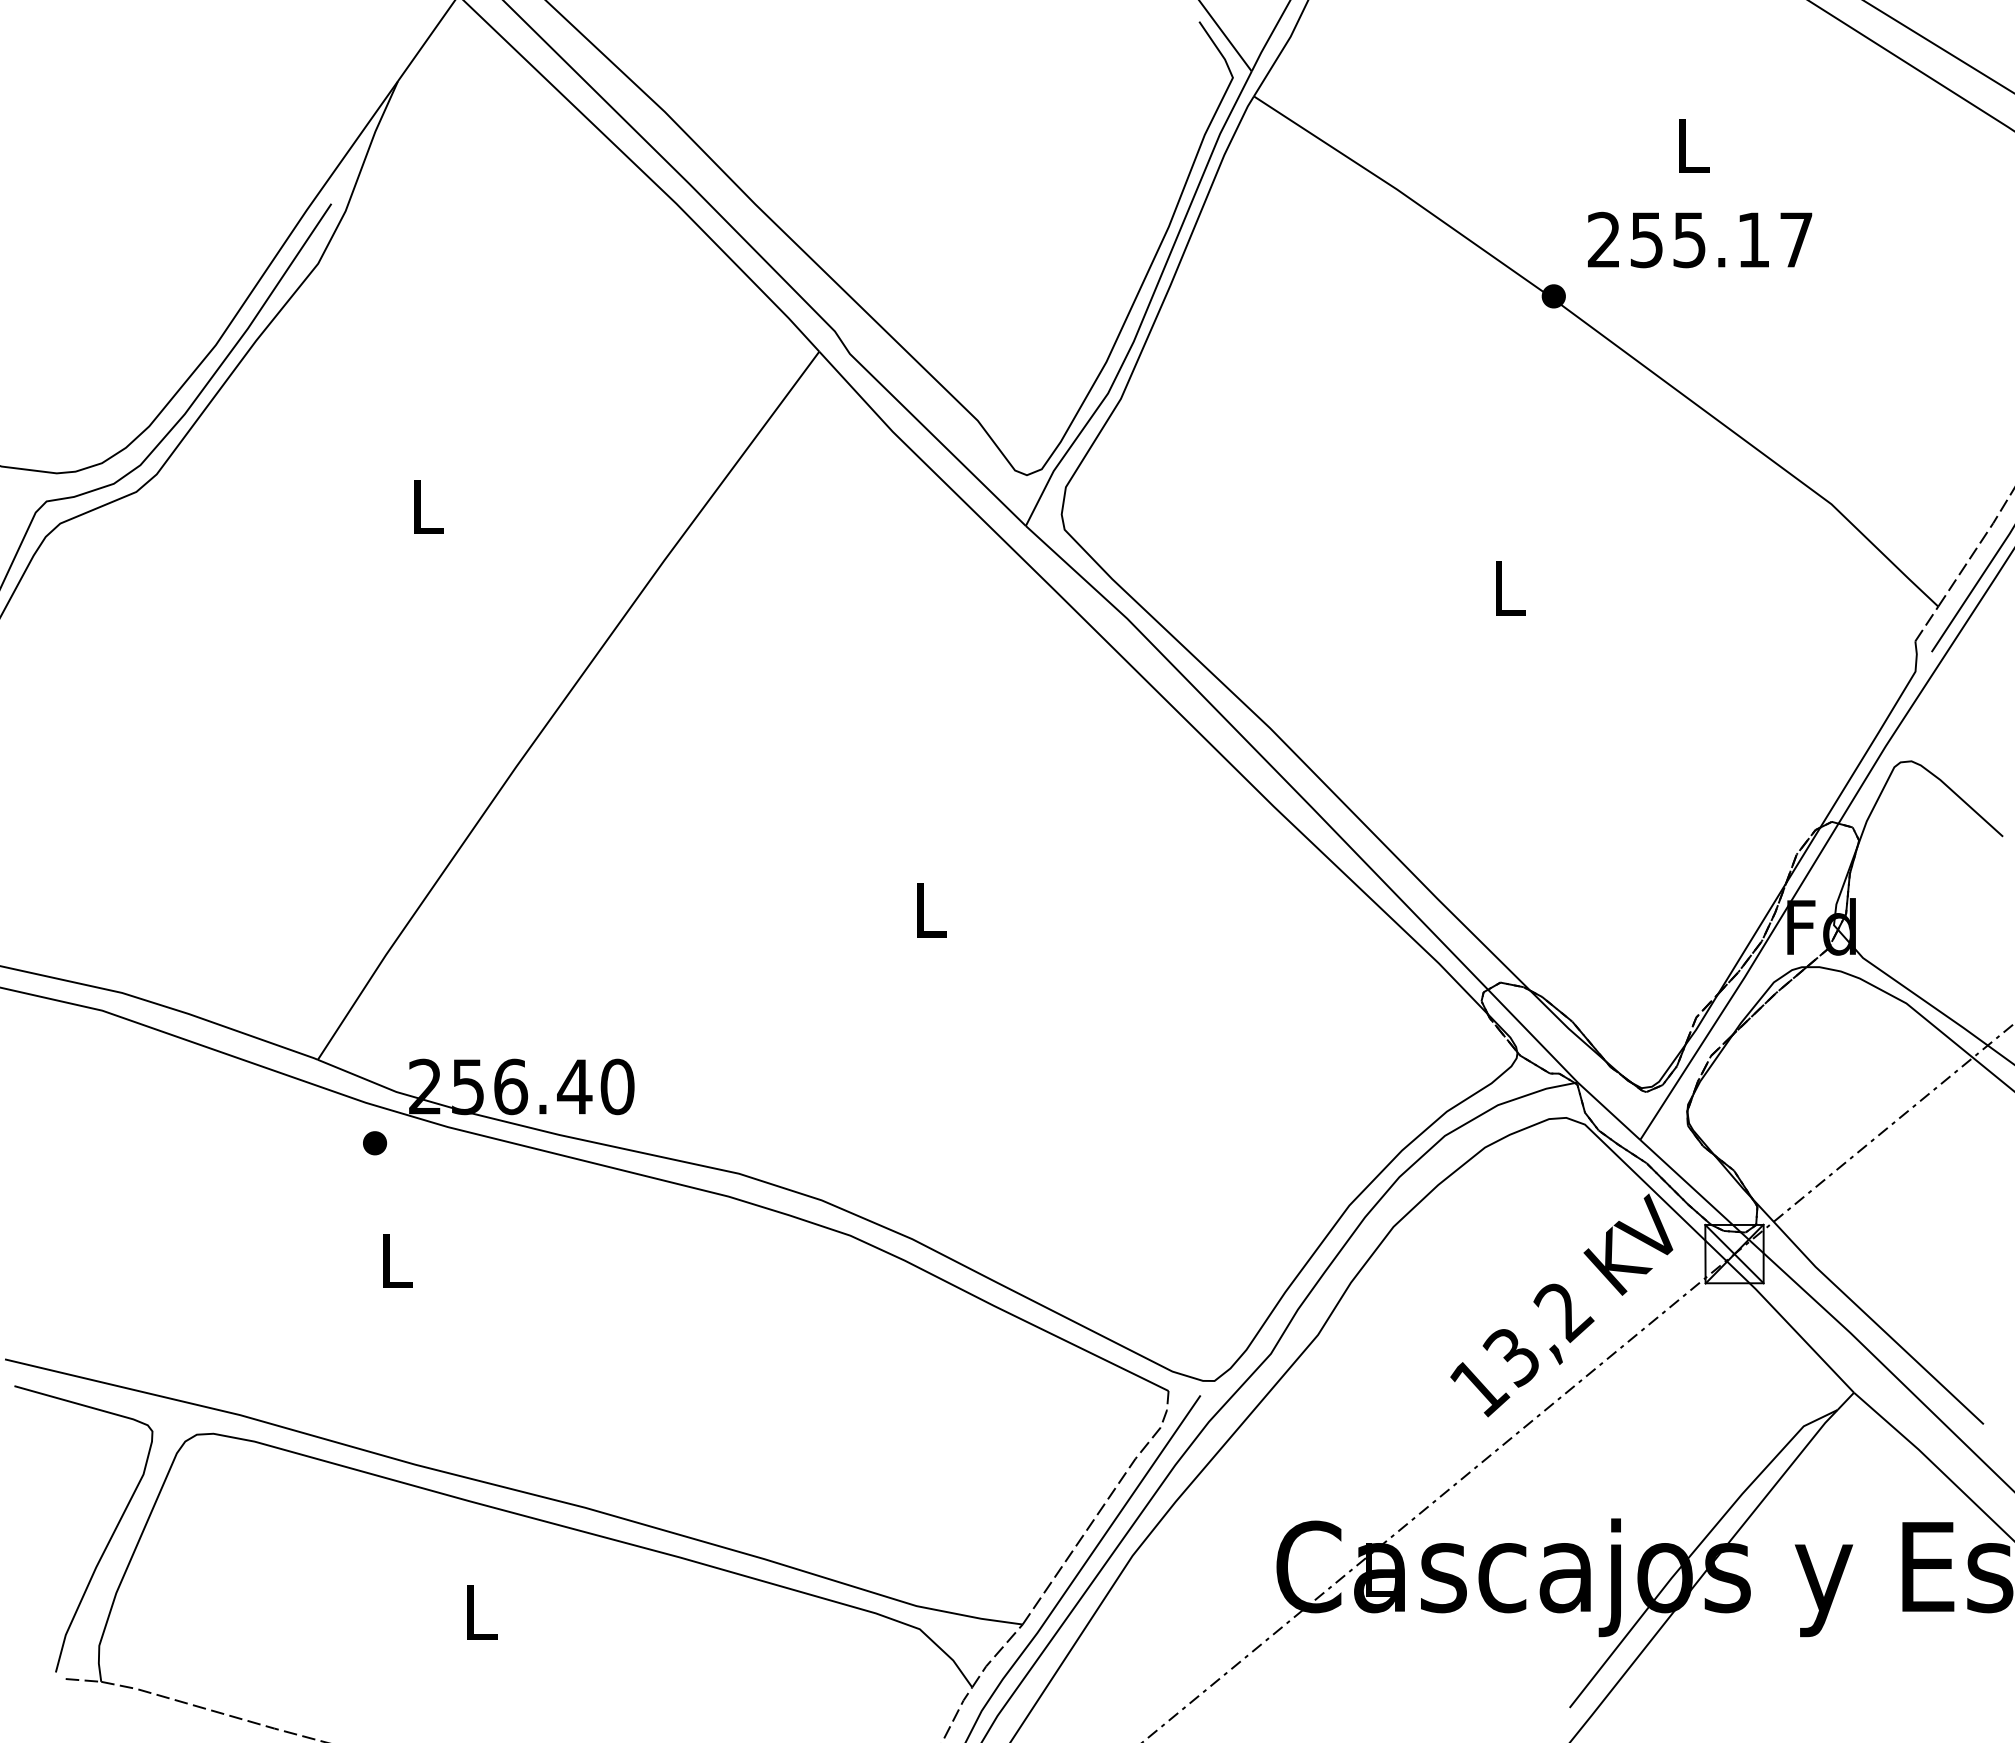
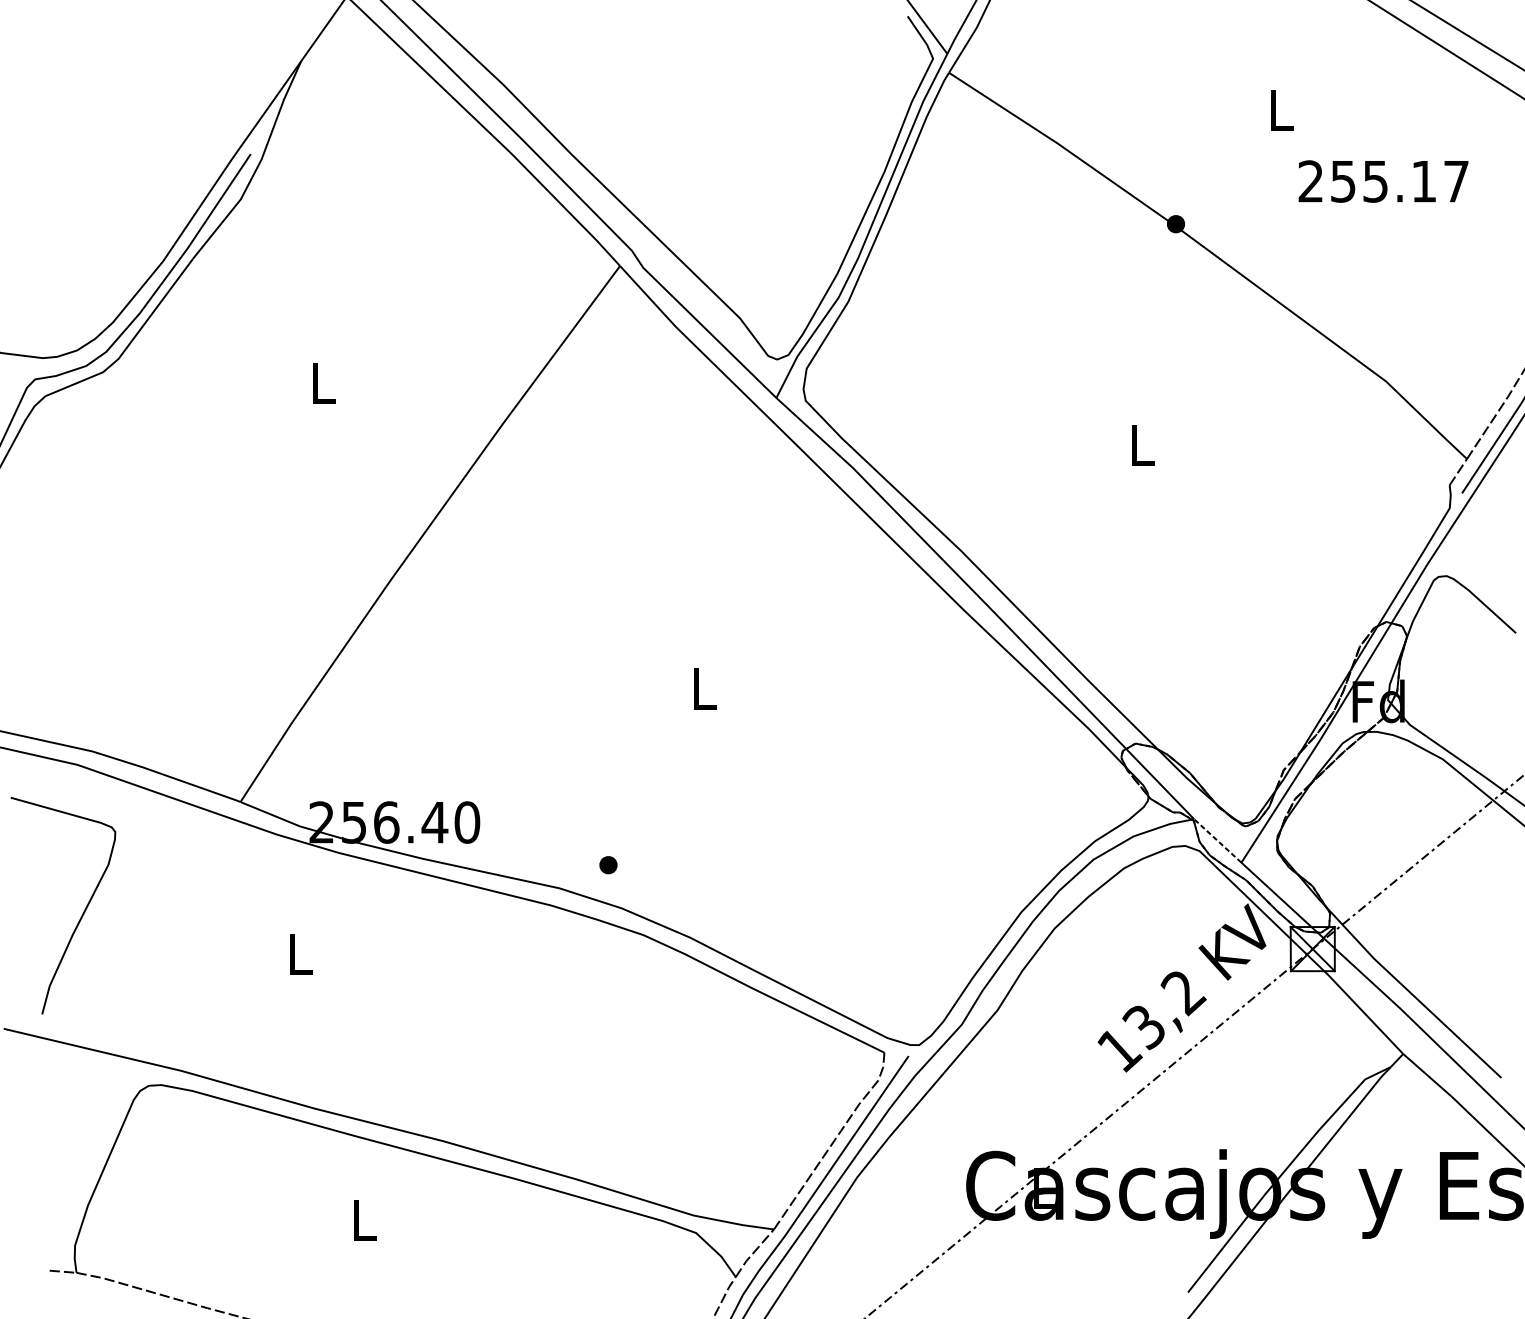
text: (1700, 239) -> (1383, 181), moved
line: (1608, 1110) -> (1217, 840), solid -> dashed
part: (375, 1143) -> (608, 865), moved
curve: (108, 1540) -> (82, 914), moved

